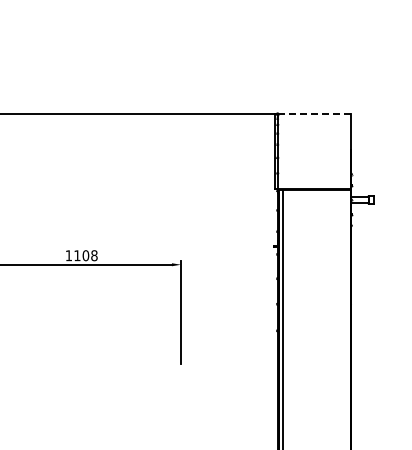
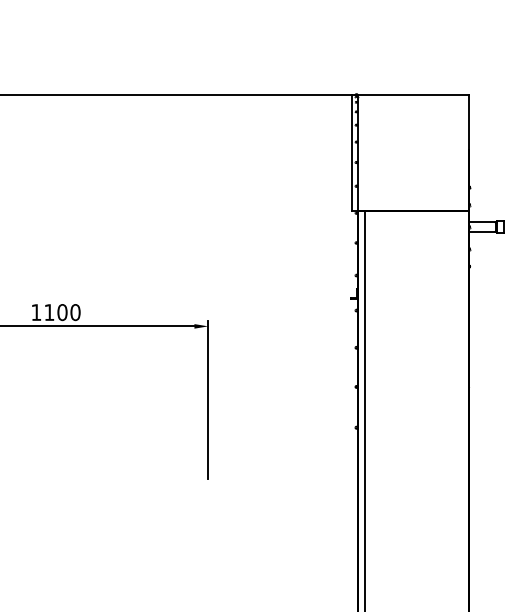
line: (314, 113) -> (413, 94), dashed -> solid
text: (94, 255) -> (75, 312), 1108 -> 1100

